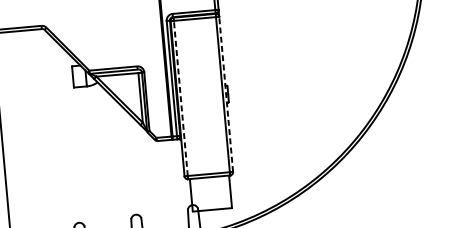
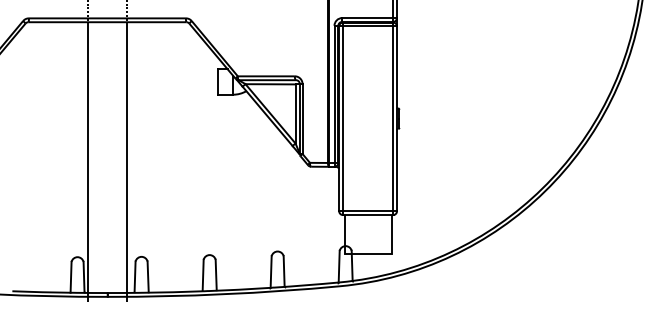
line: (226, 94) -> (397, 118), dashed -> solid
line: (181, 98) -> (343, 118), dashed -> solid

